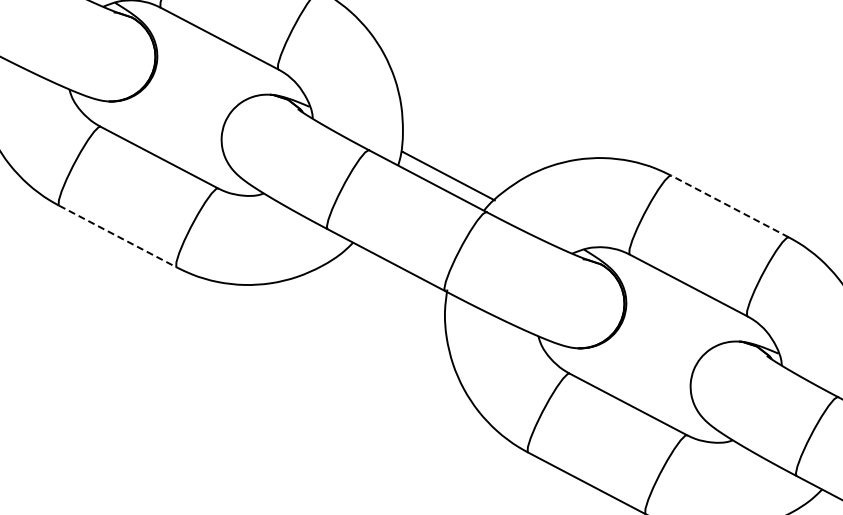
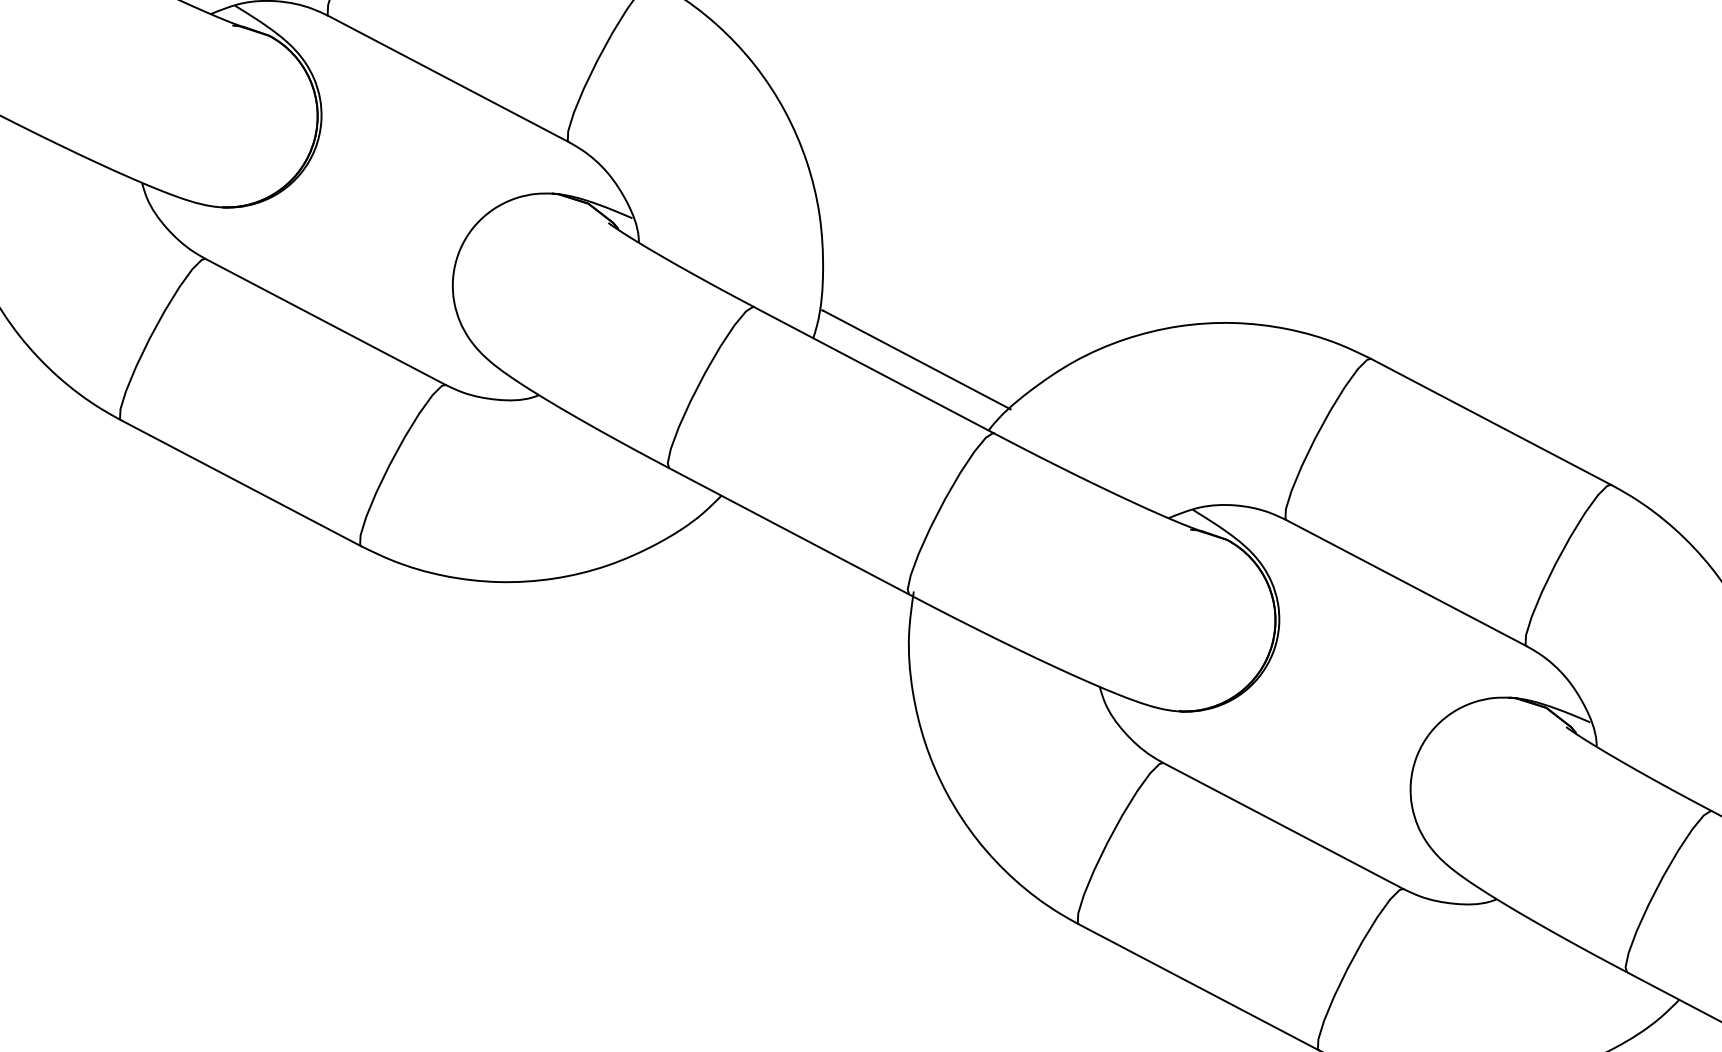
line: (729, 206) -> (1489, 421), dashed -> solid
line: (118, 236) -> (242, 483), dashed -> solid

